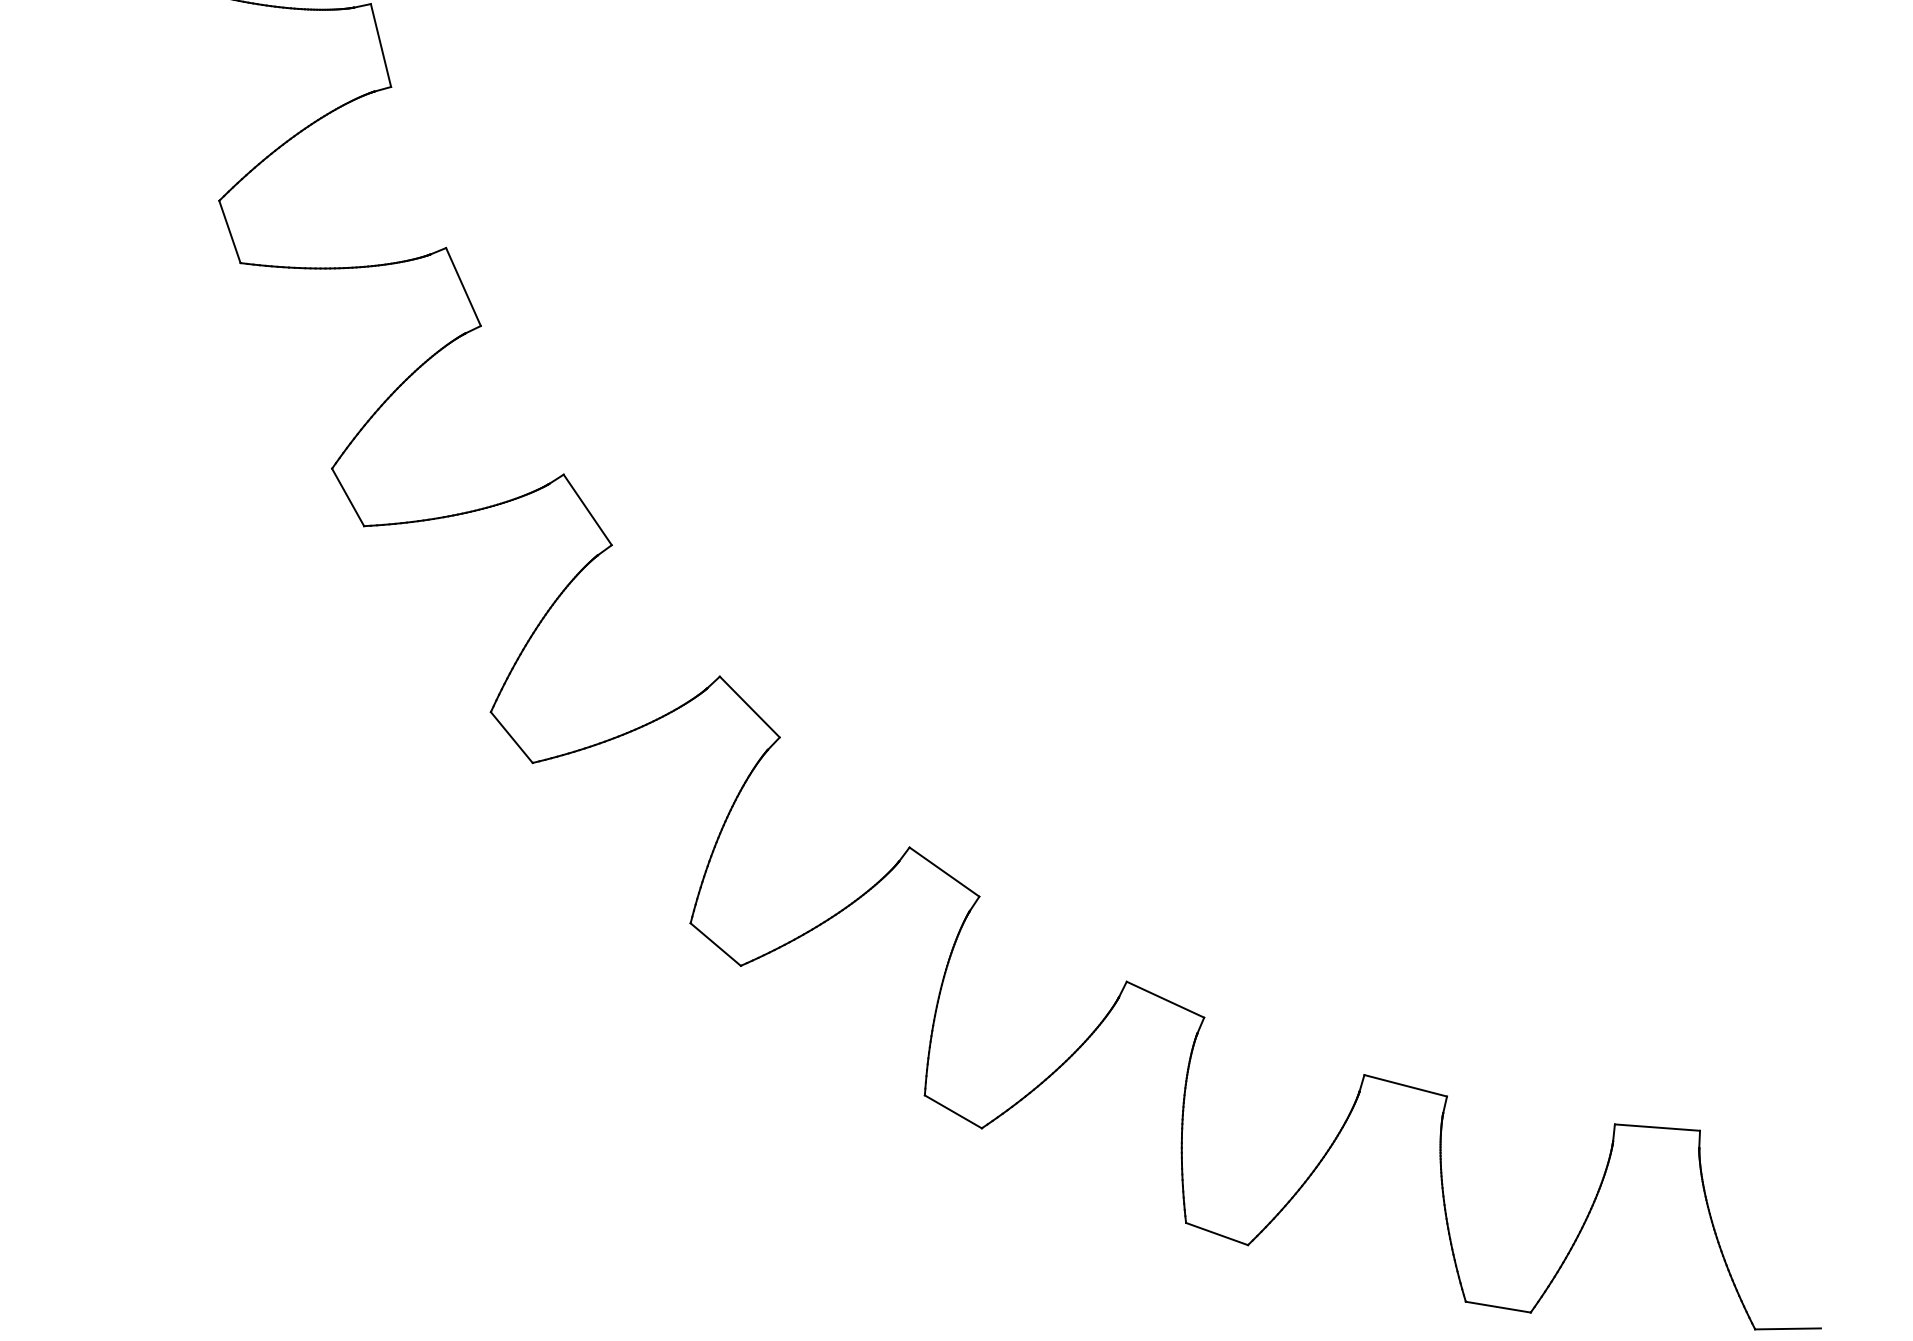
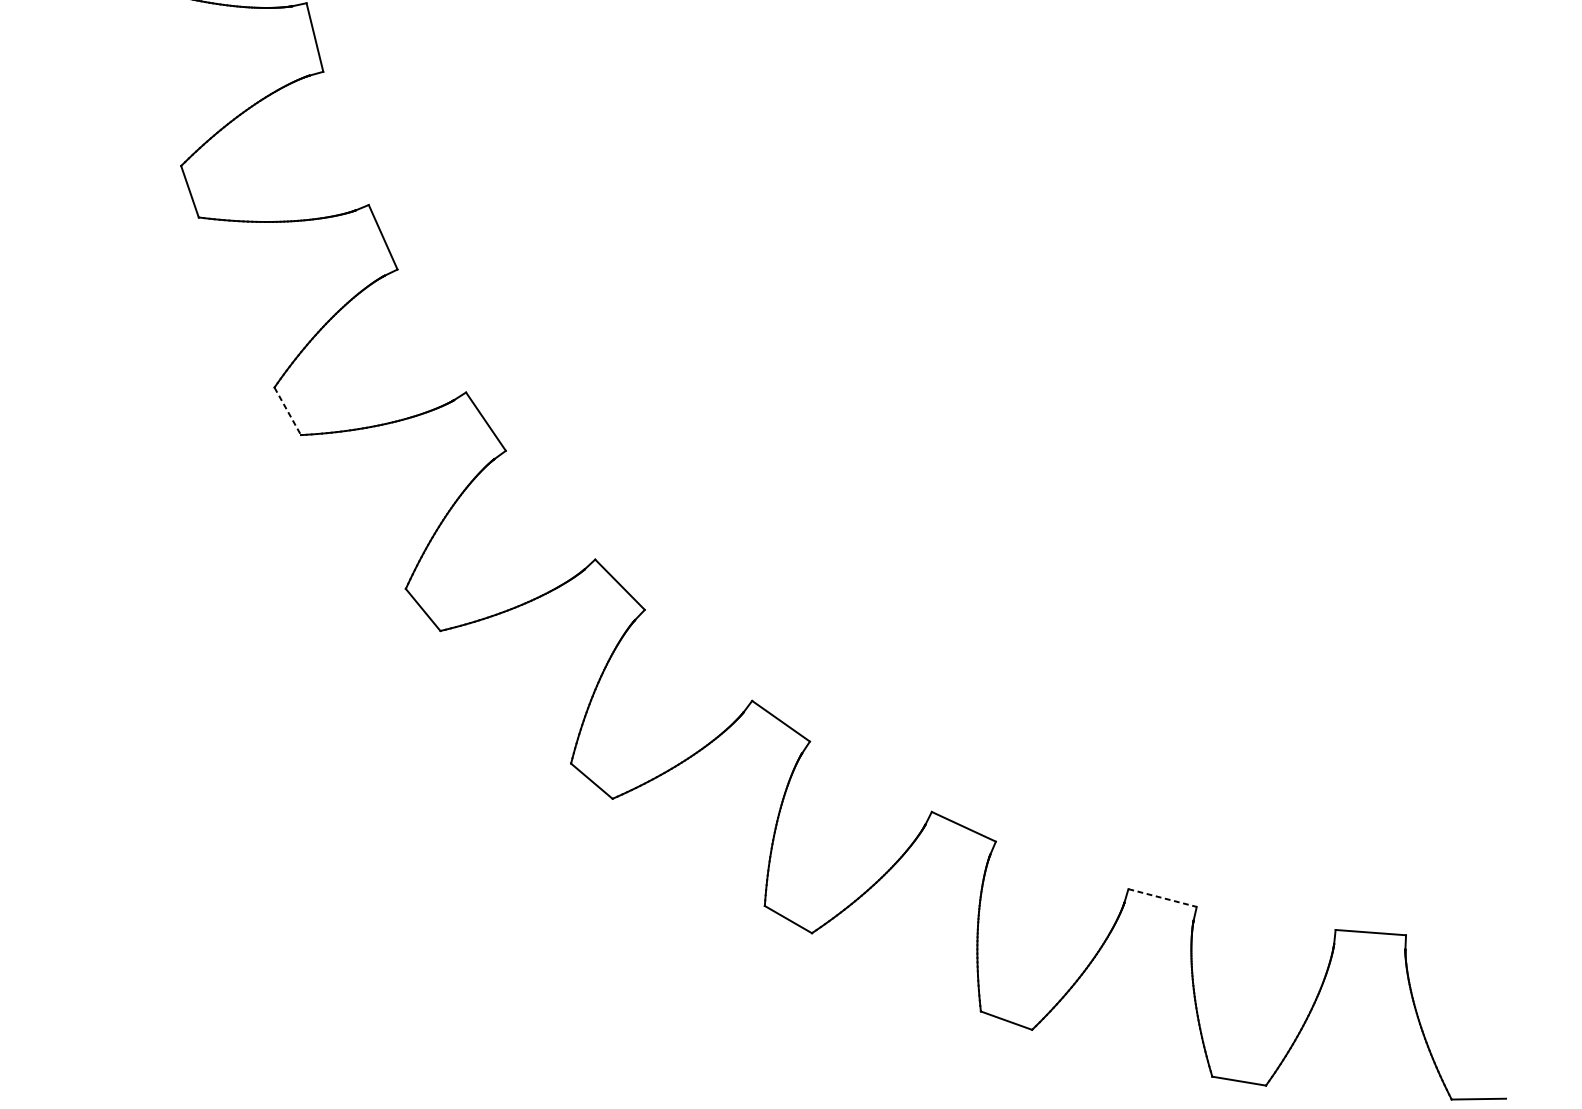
line: (348, 497) -> (288, 411), solid -> dashed
line: (1405, 1085) -> (1162, 897), solid -> dashed

